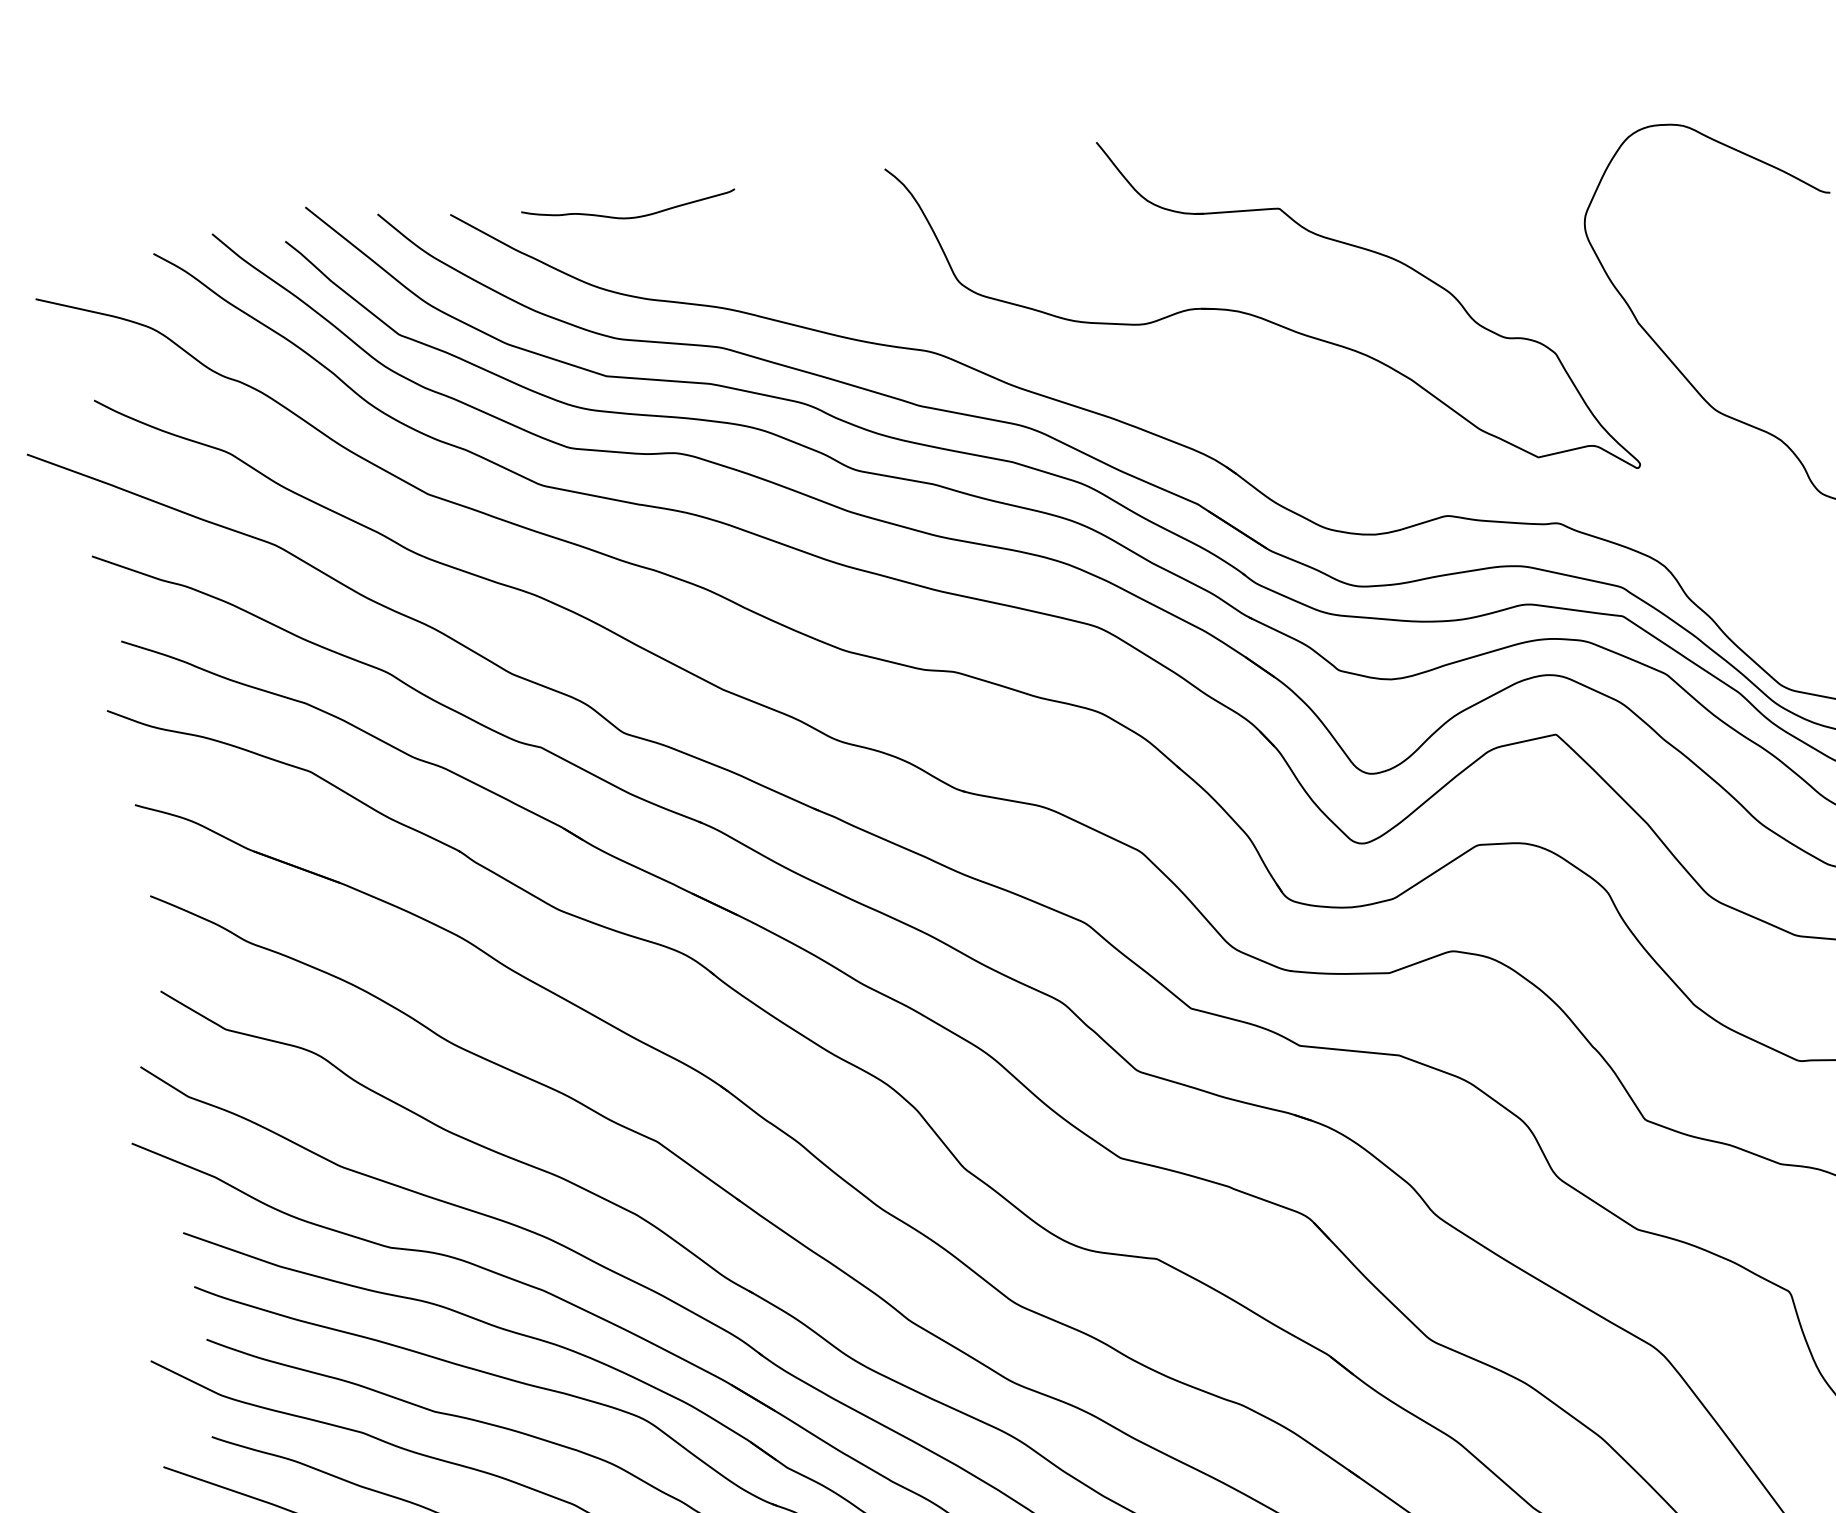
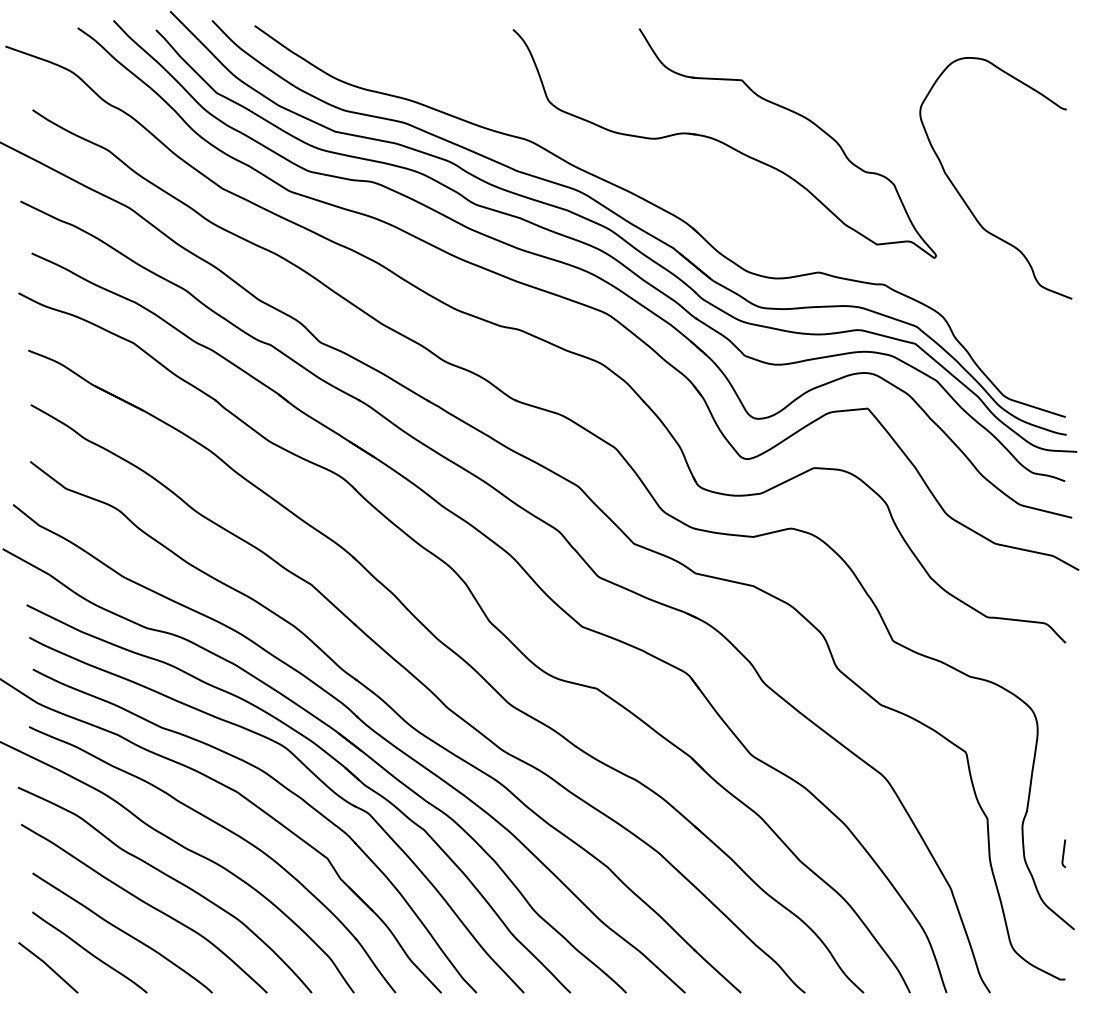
curve: (628, 216) -> (359, 39), removed

